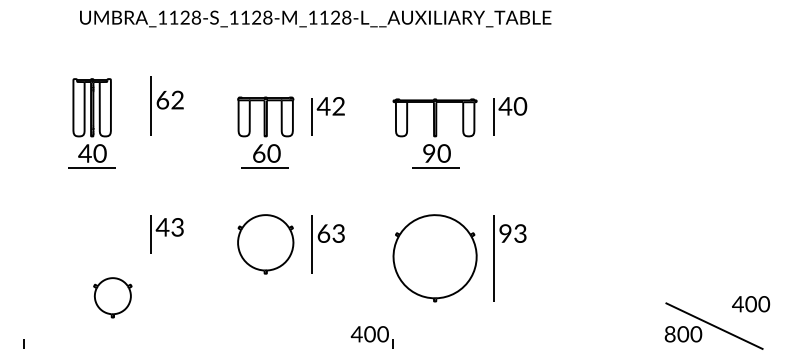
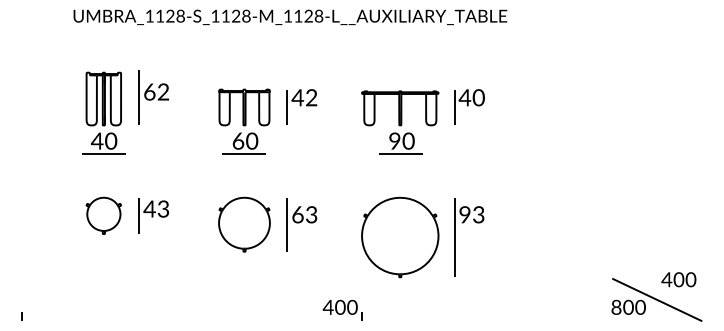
part: (91, 122) -> (103, 112), moved
part: (112, 297) -> (103, 215), moved
text: (750, 303) -> (678, 279), moved

